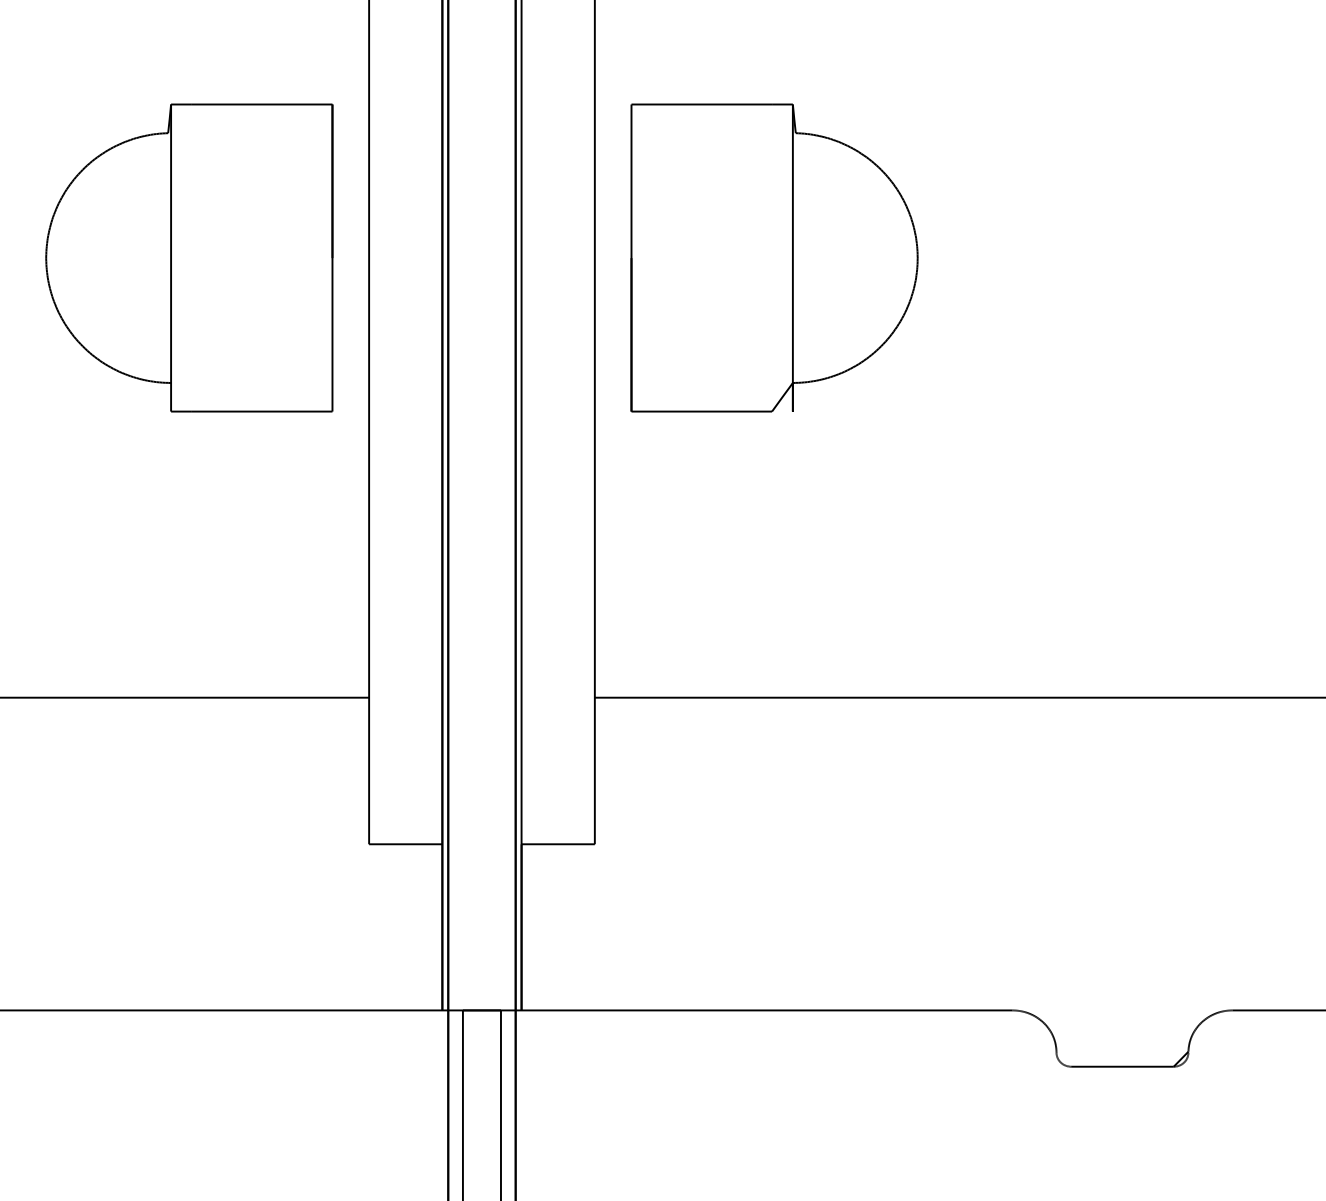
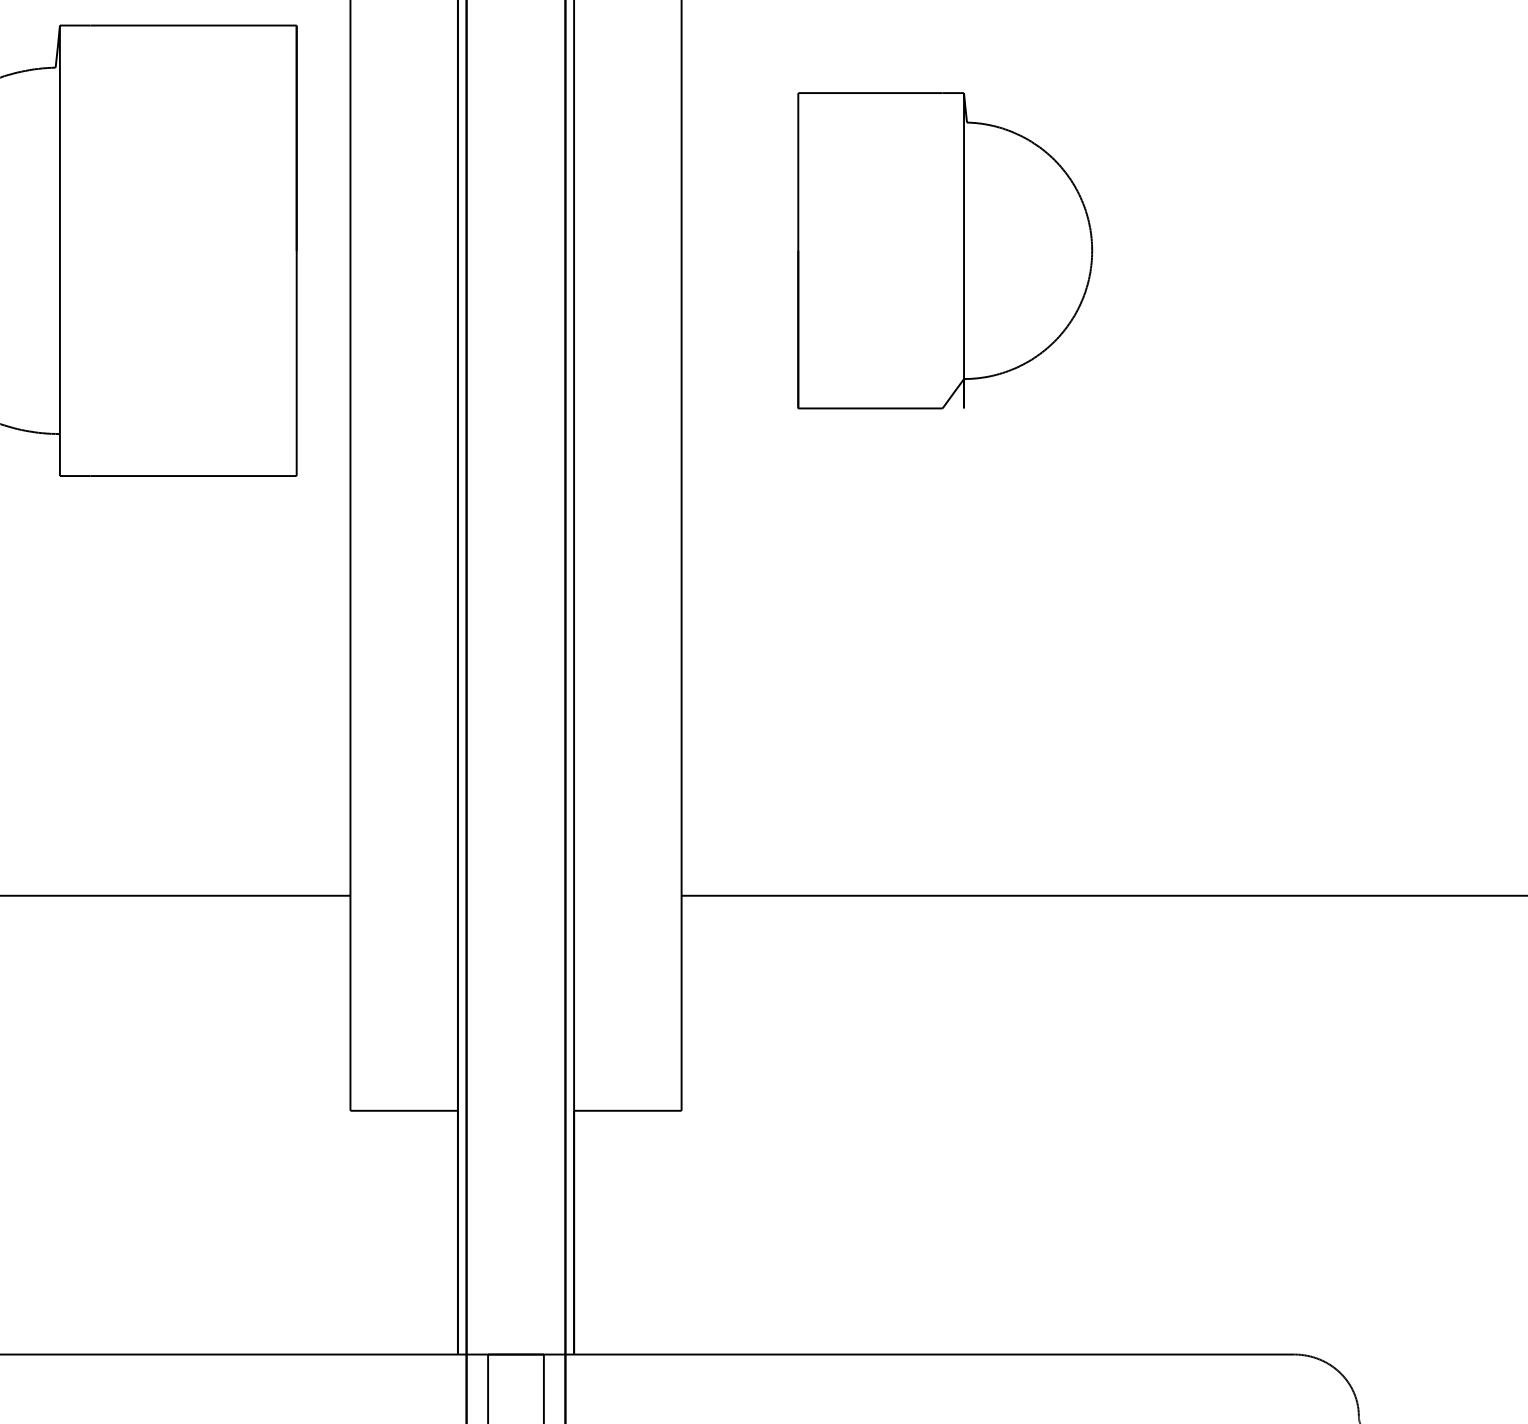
part: (774, 257) -> (945, 249), size x0.7

